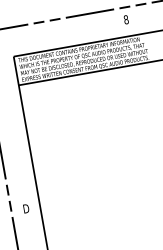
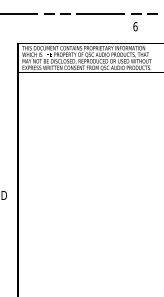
text: (126, 19) -> (135, 26), 8 -> 6

